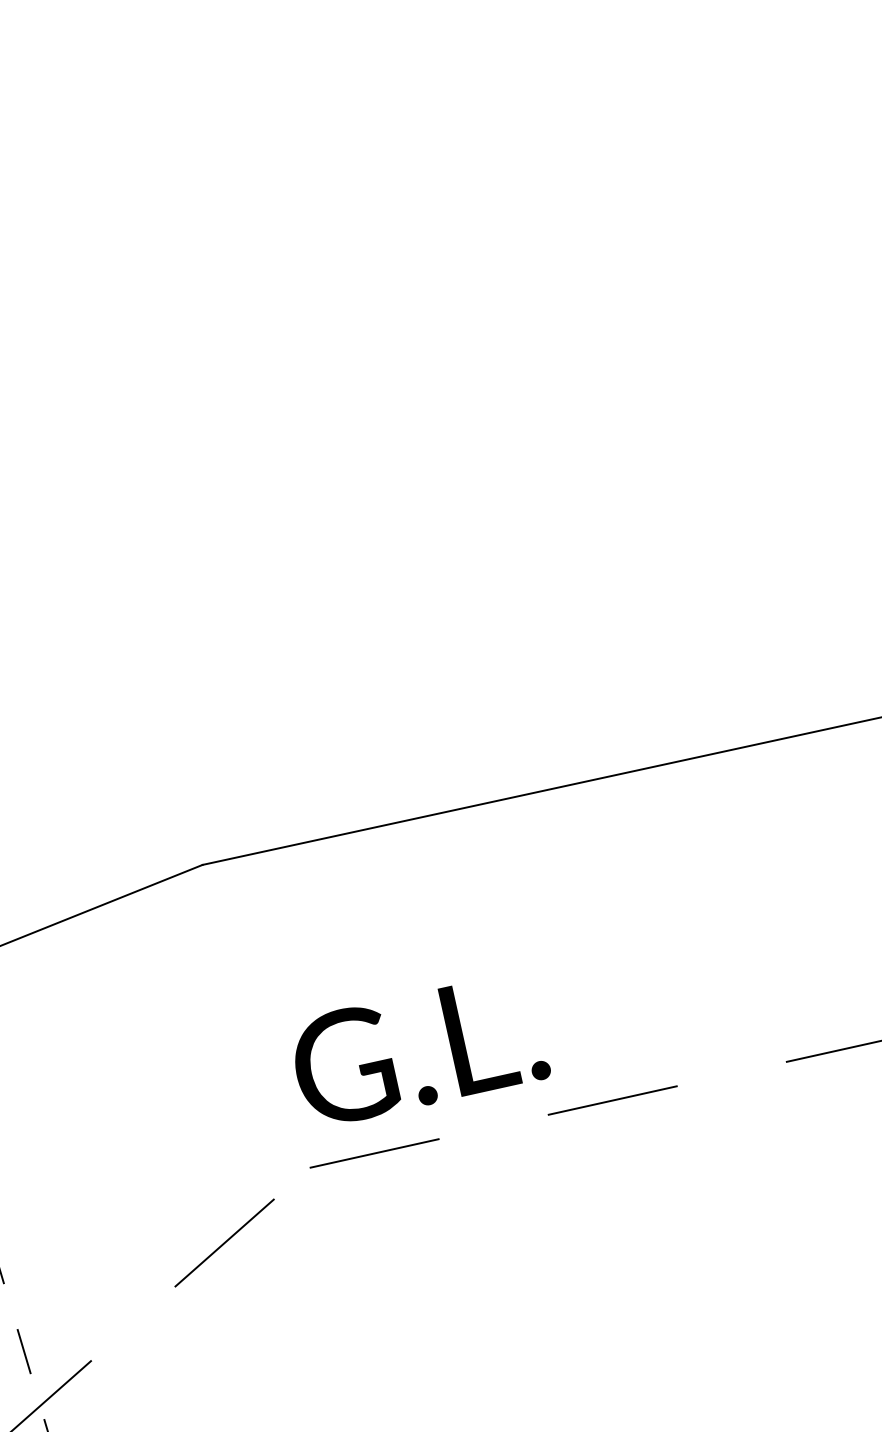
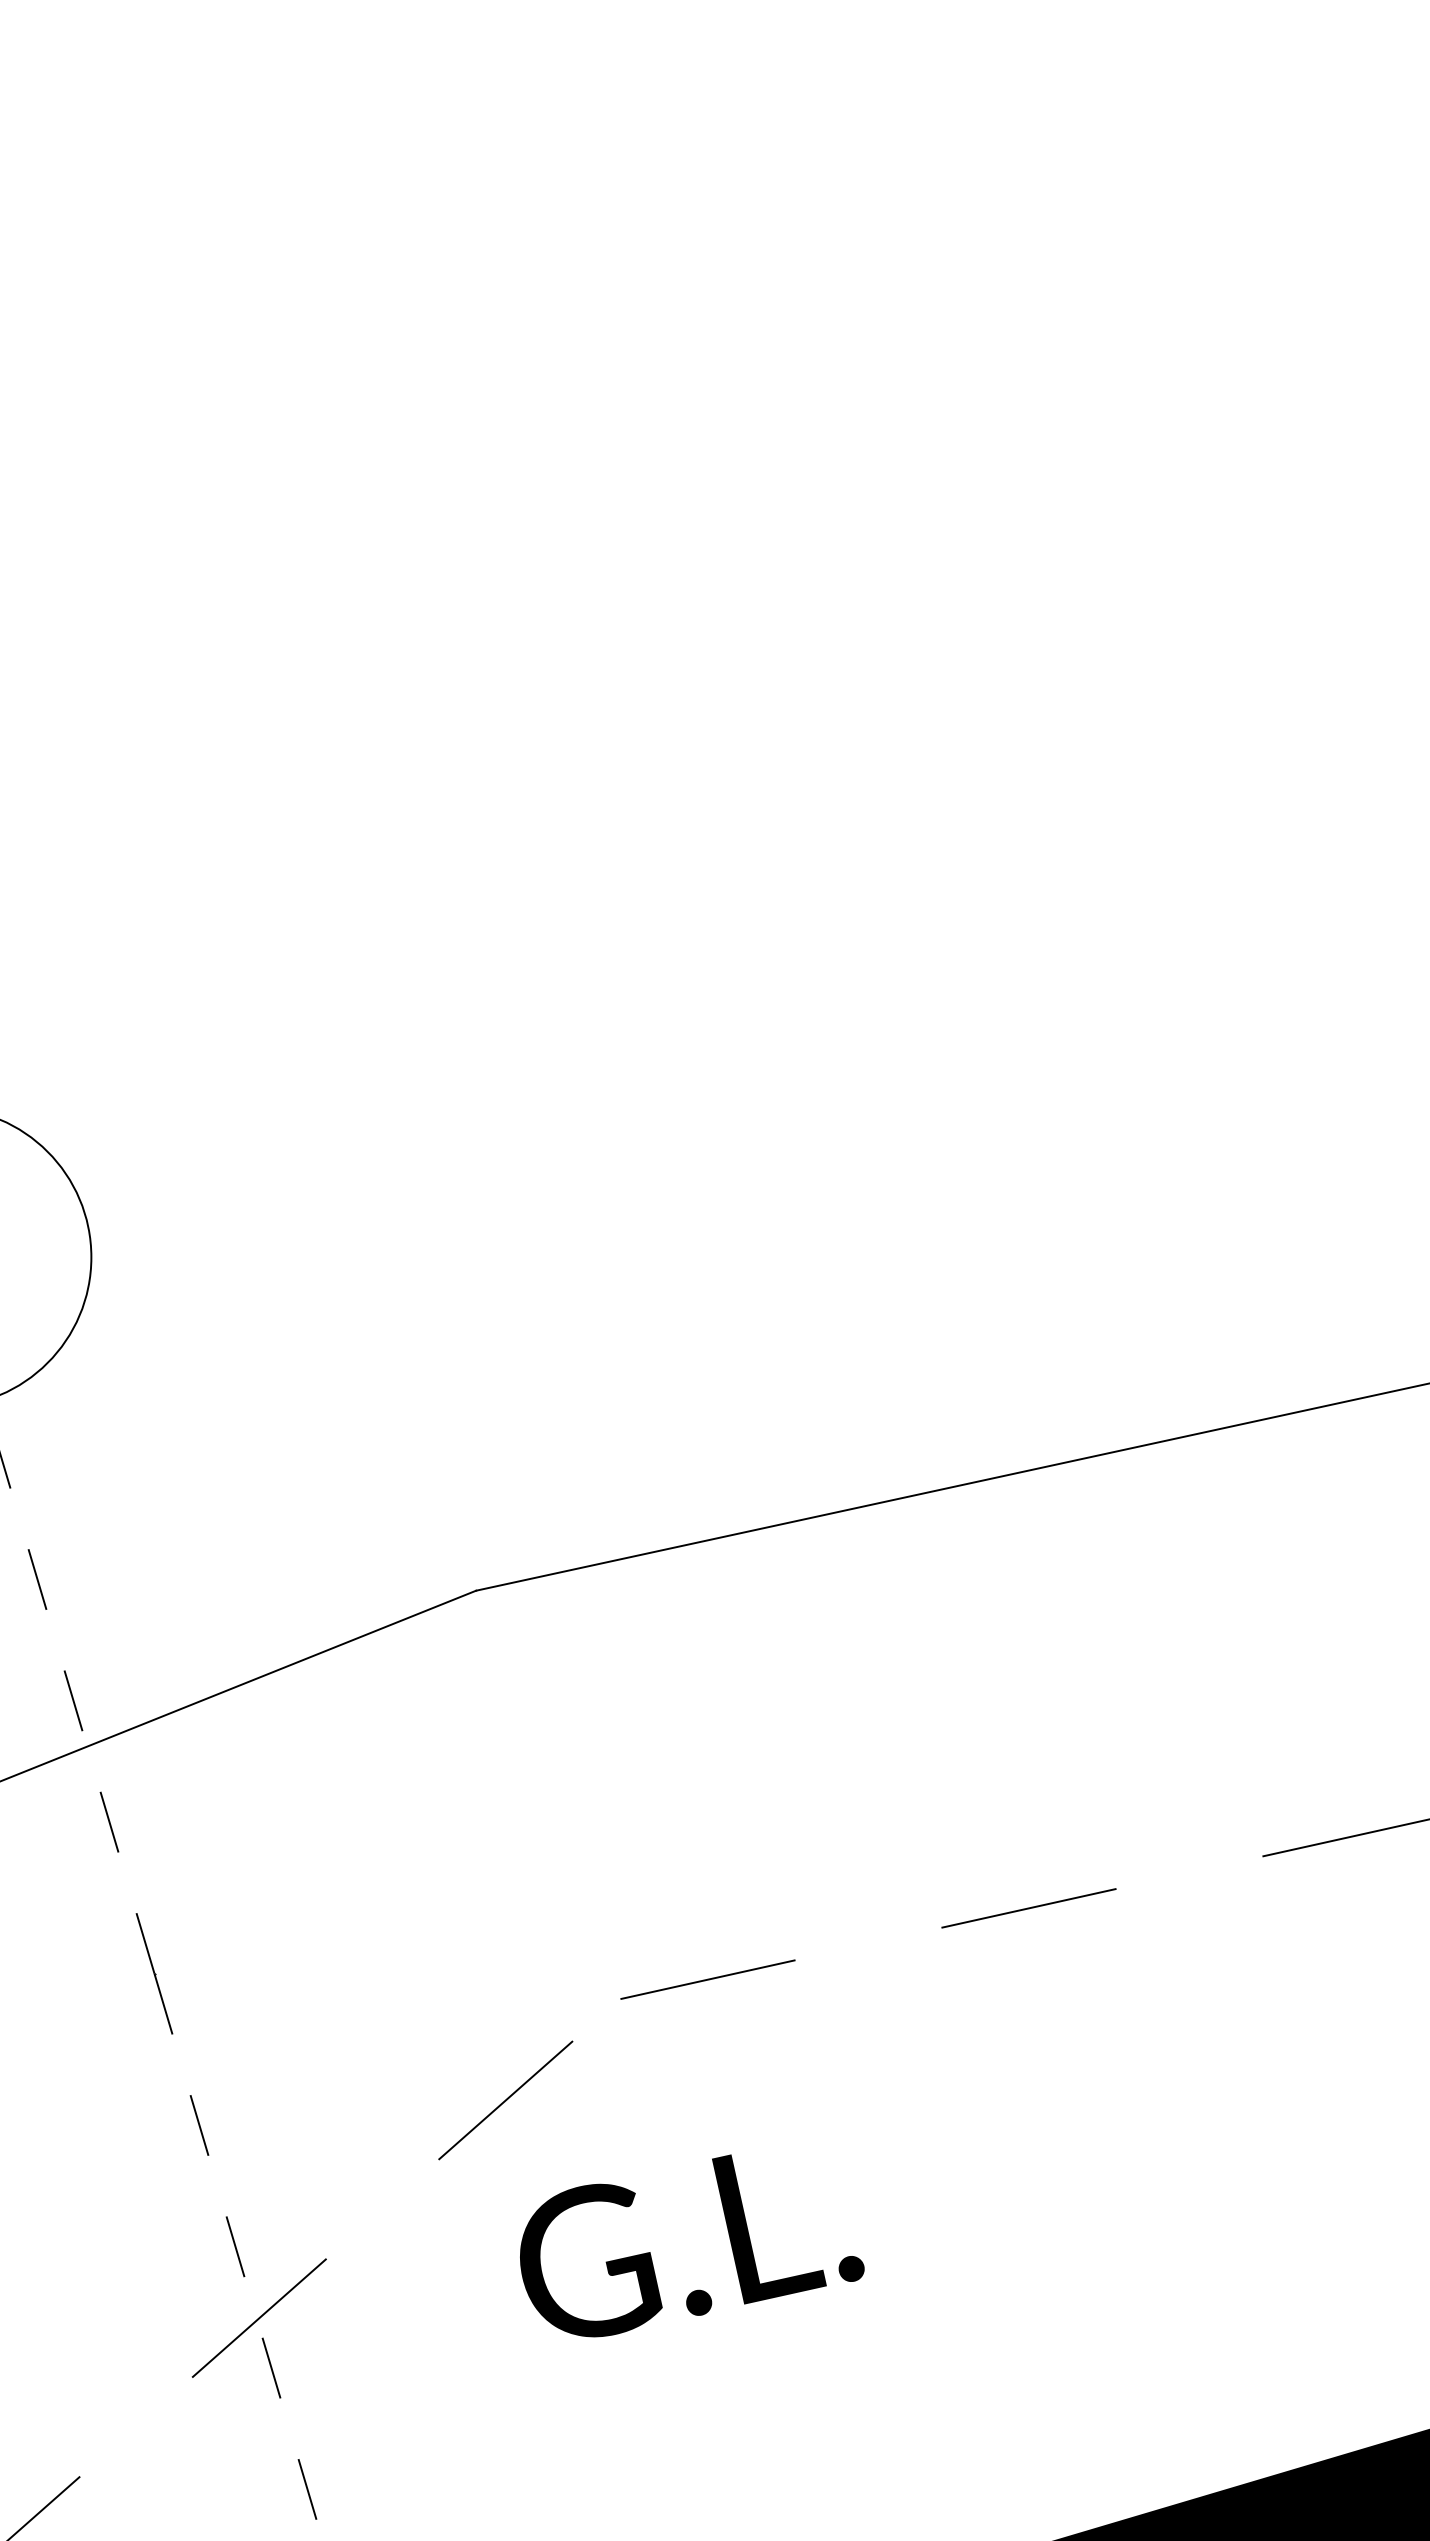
text: (423, 1053) -> (692, 2245), moved

